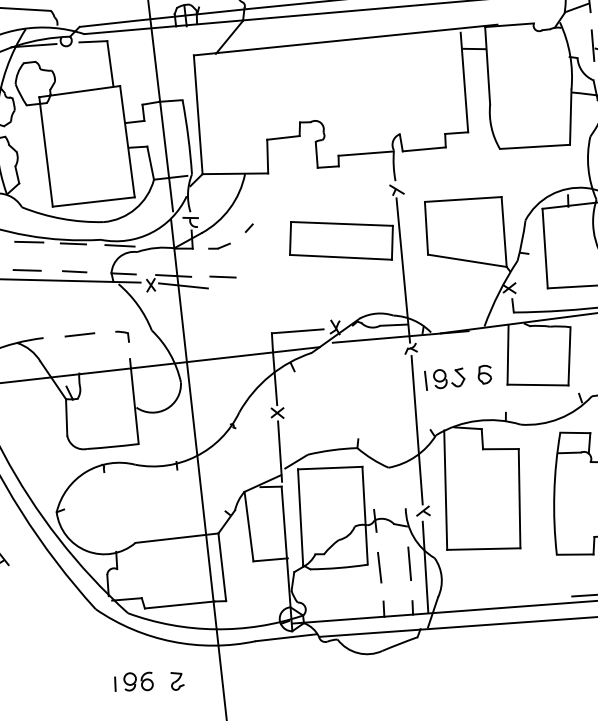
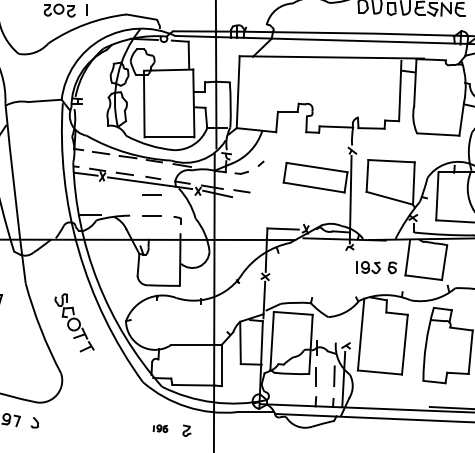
line: (74, 299) -> (151, 194), added
line: (416, 430) -> (347, 296), removed
part: (133, 682) -> (160, 428), size x0.6

